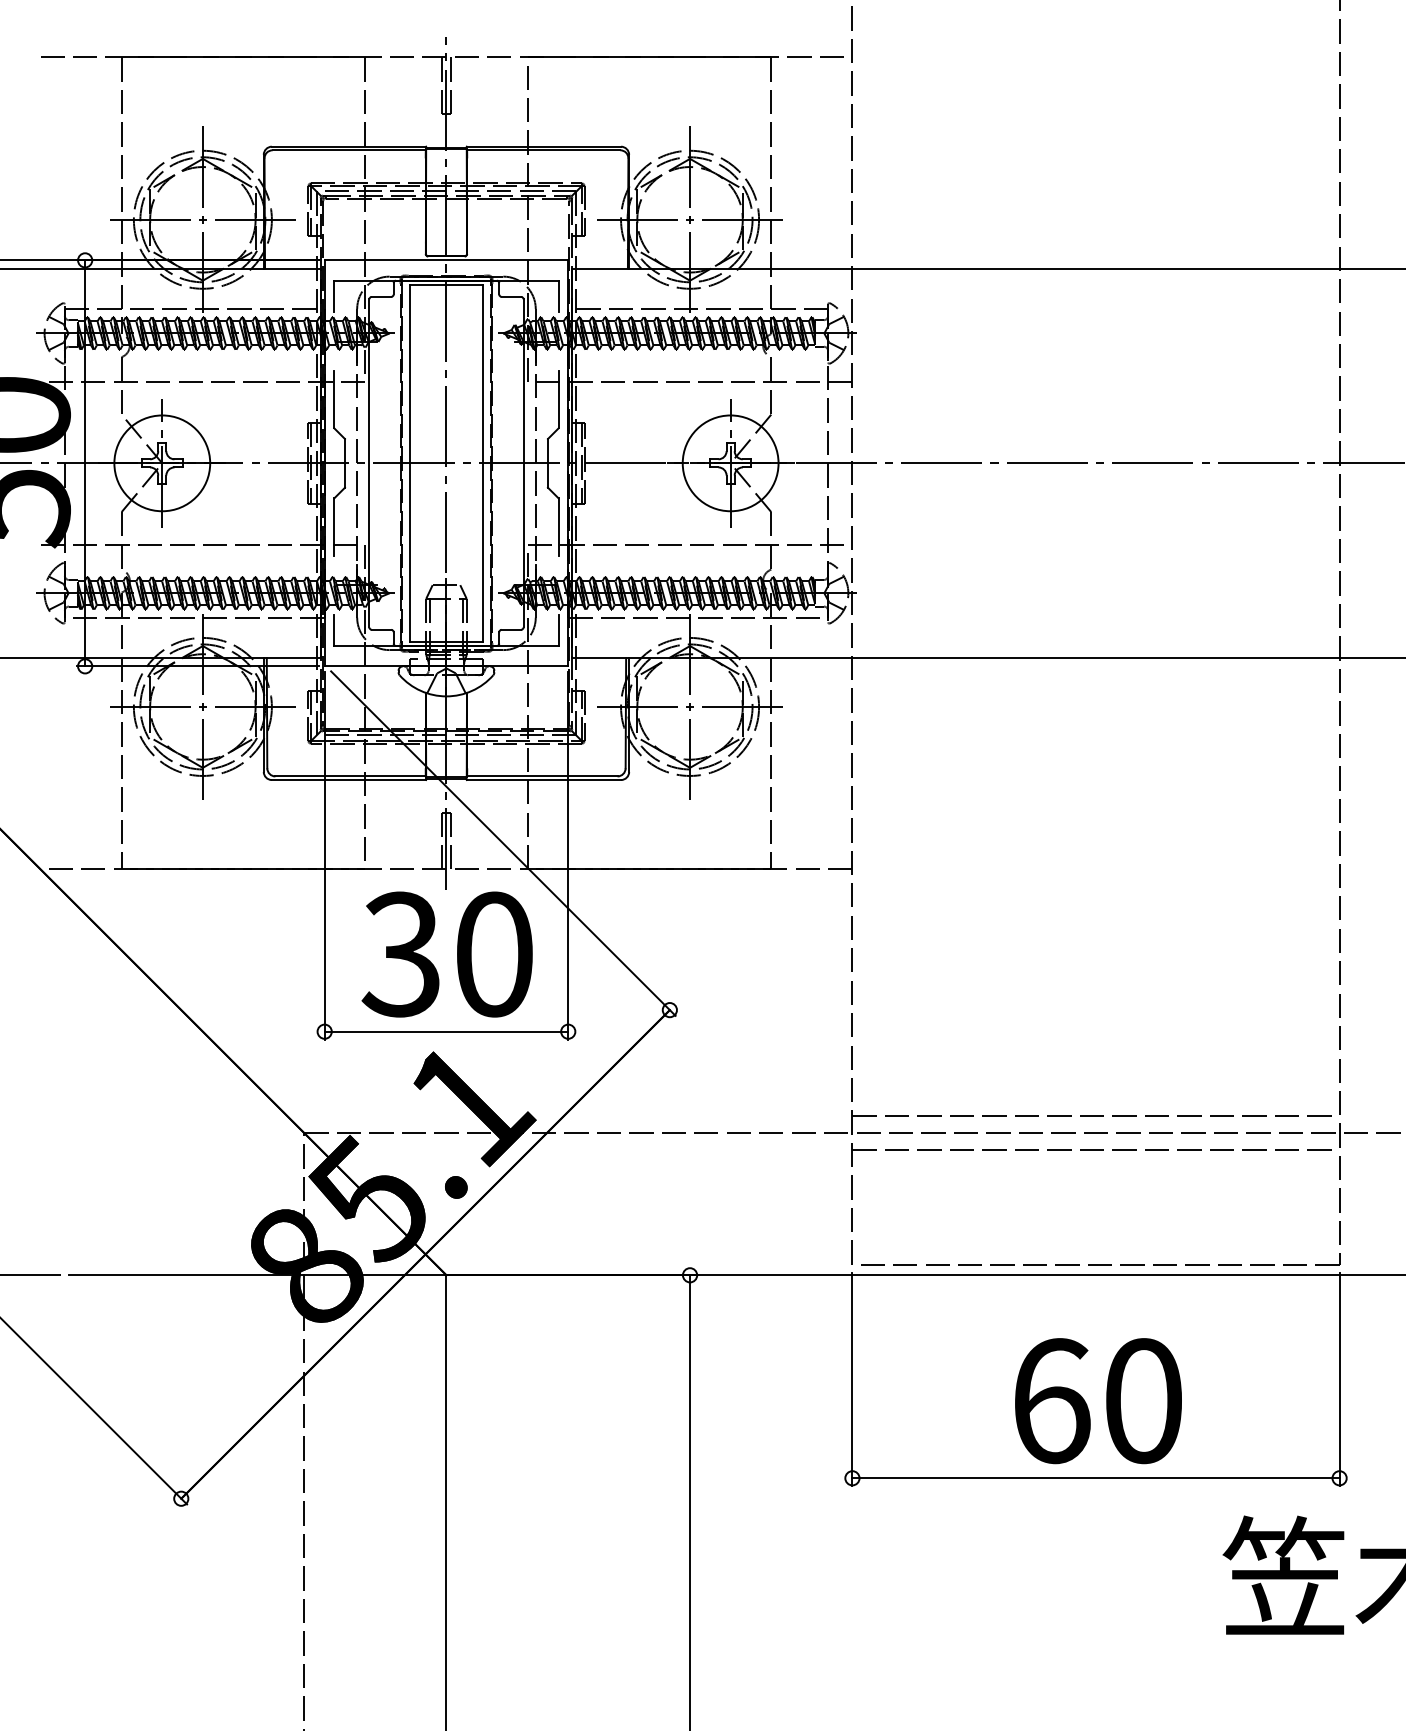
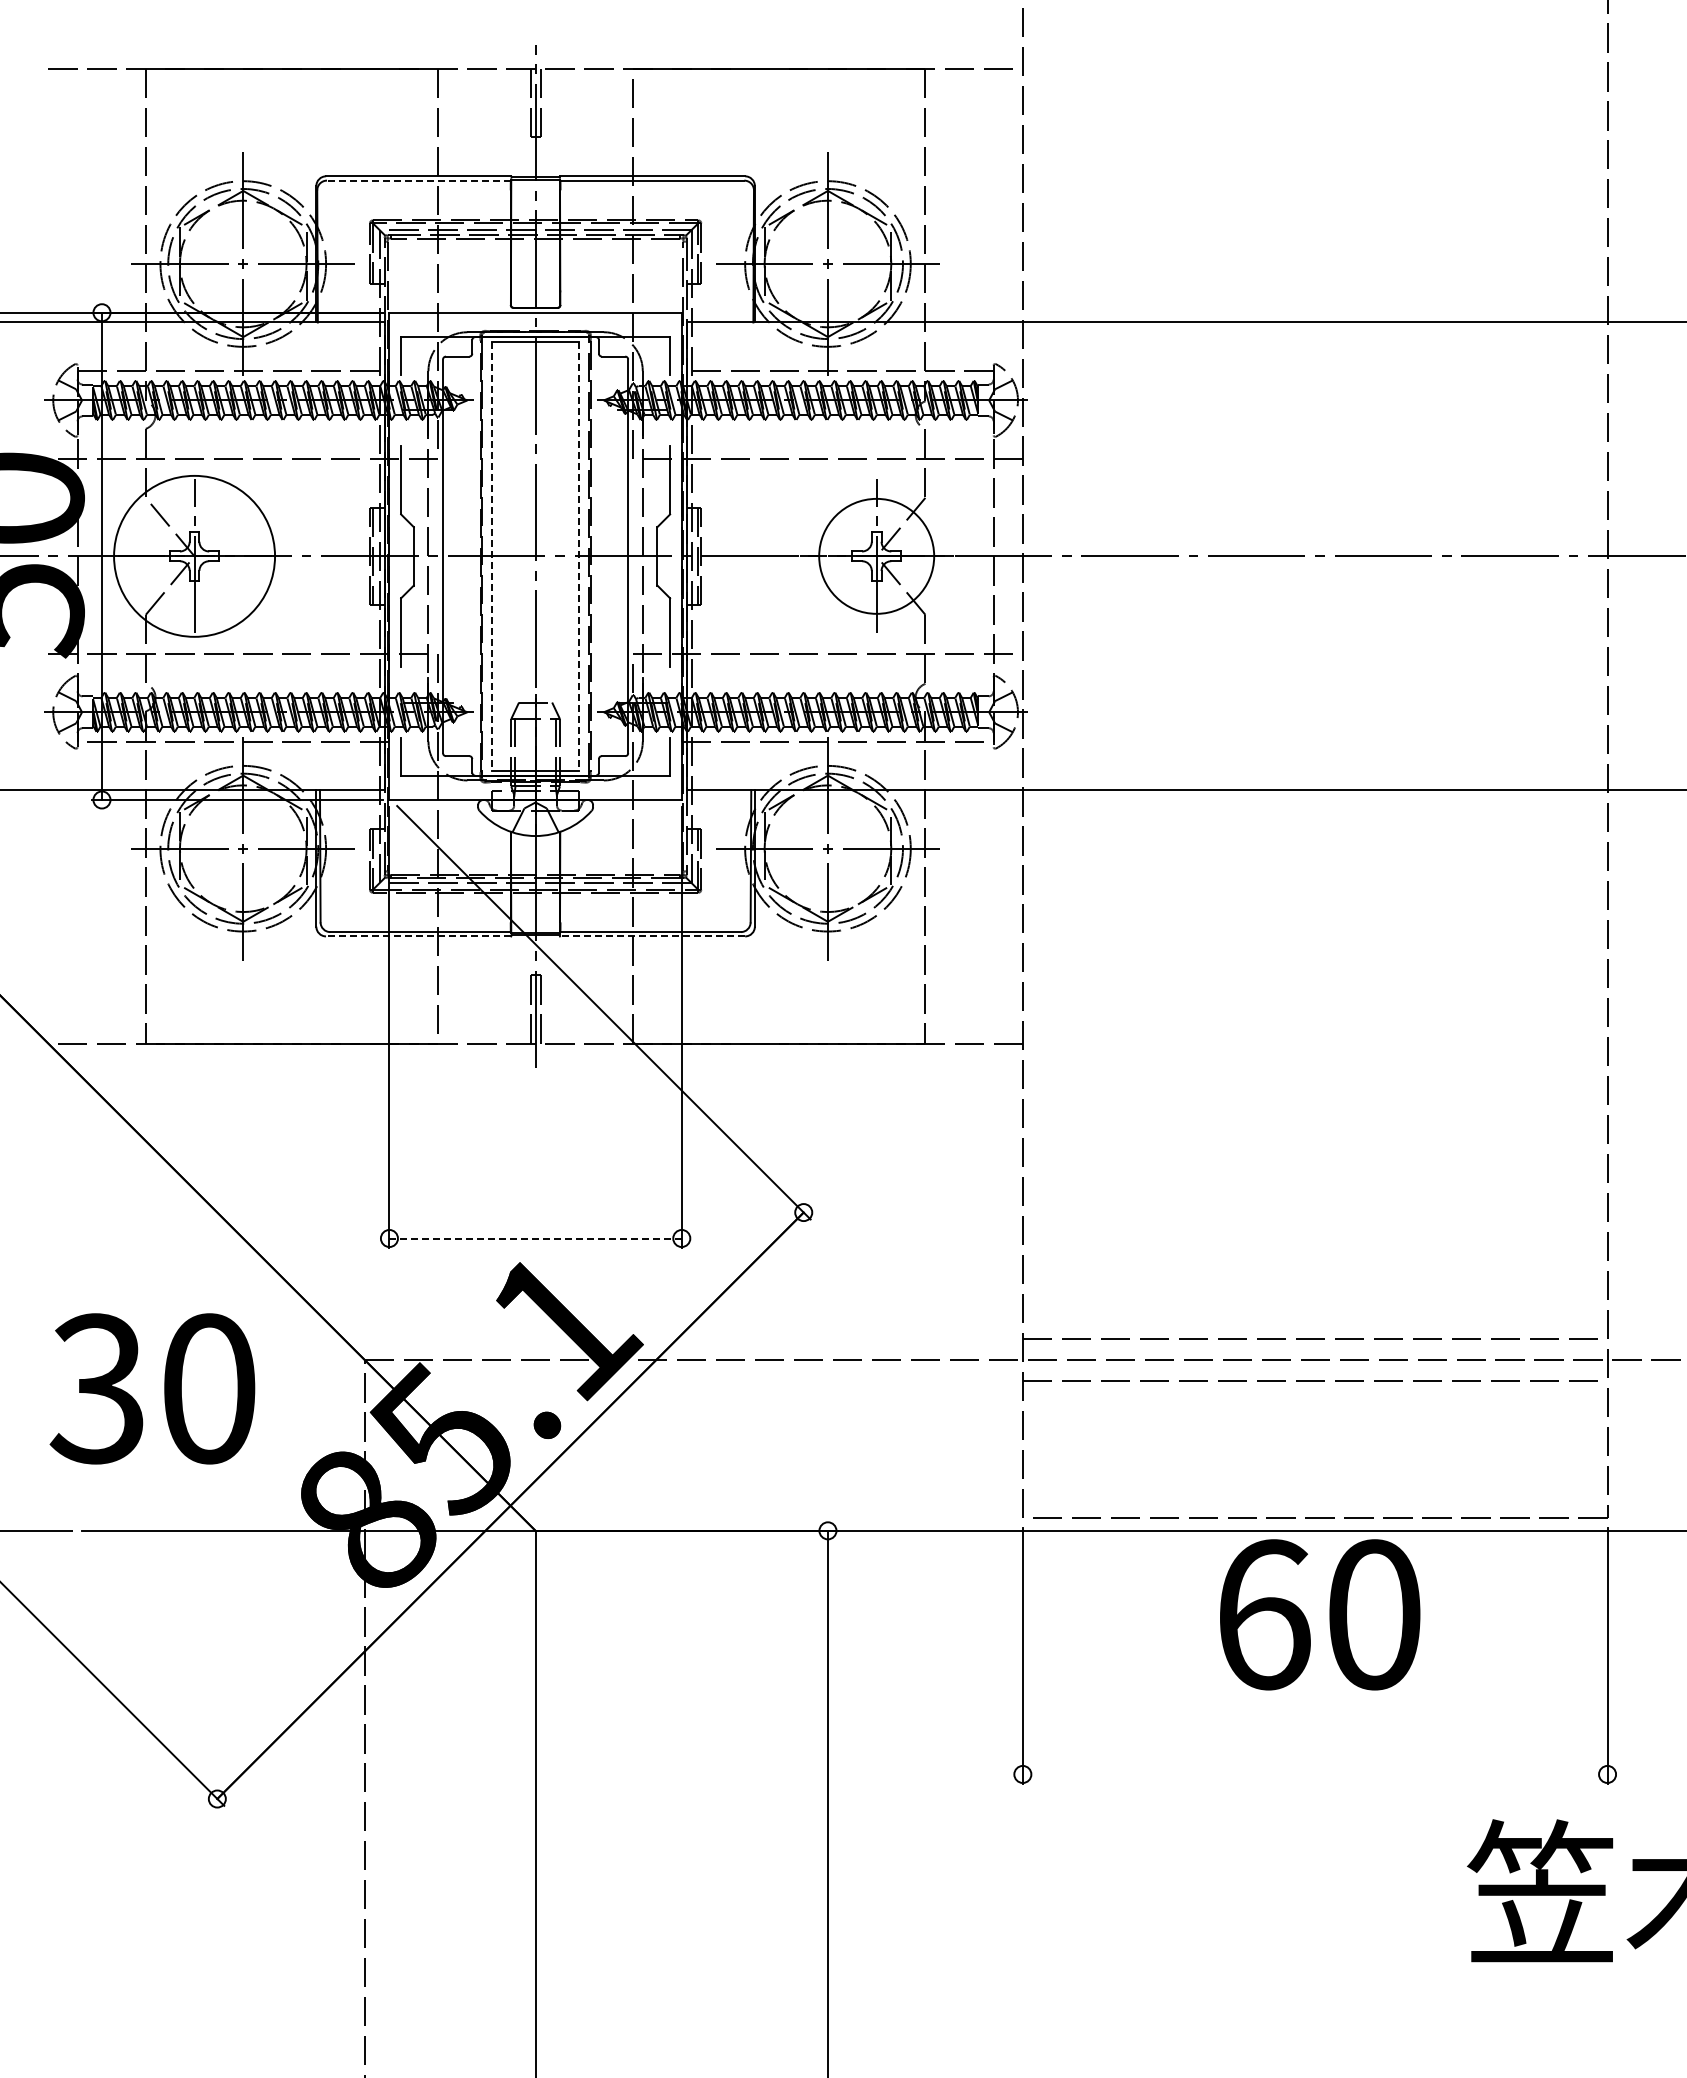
line: (348, 150) -> (418, 180), solid -> dashed
circle: (162, 462) -> (194, 555), size x1.4
line: (409, 463) -> (491, 556), solid -> dashed
line: (483, 463) -> (579, 556), solid -> dashed
line: (348, 780) -> (418, 936), solid -> dashed
line: (543, 780) -> (652, 936), solid -> dashed
text: (447, 954) -> (152, 1388), moved
line: (447, 1031) -> (536, 1238), solid -> dashed
text: (1098, 1400) -> (1320, 1614), moved
line: (1095, 1478) -> (1314, 1774), removed

